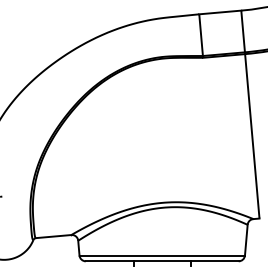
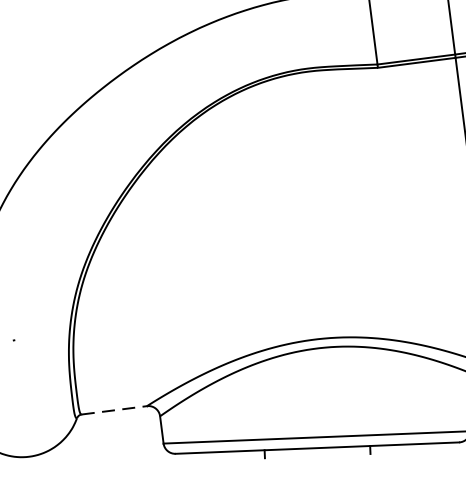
line: (53, 236) -> (113, 410), solid -> dashed

